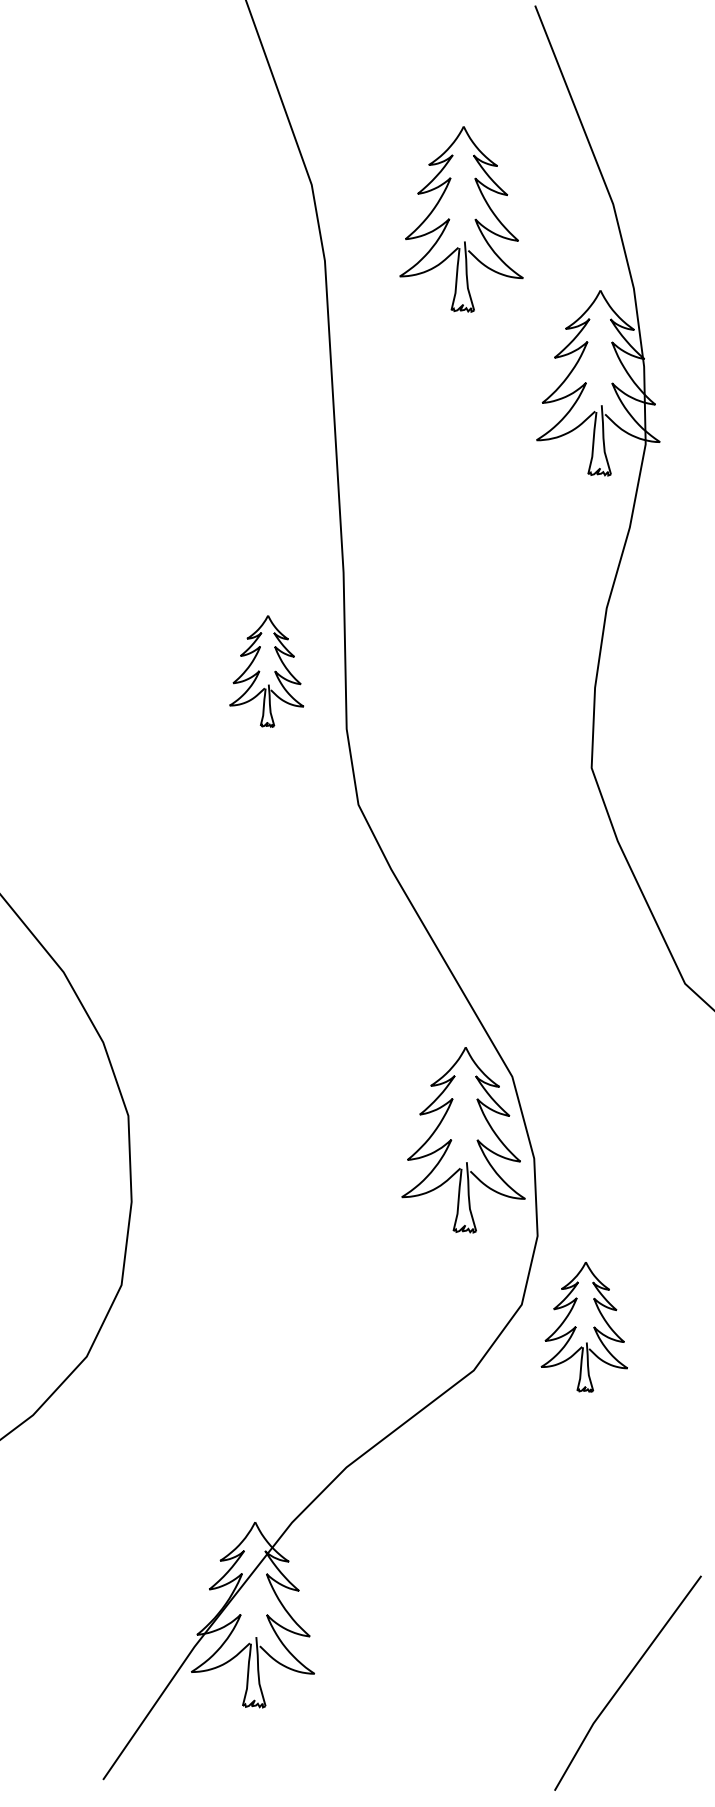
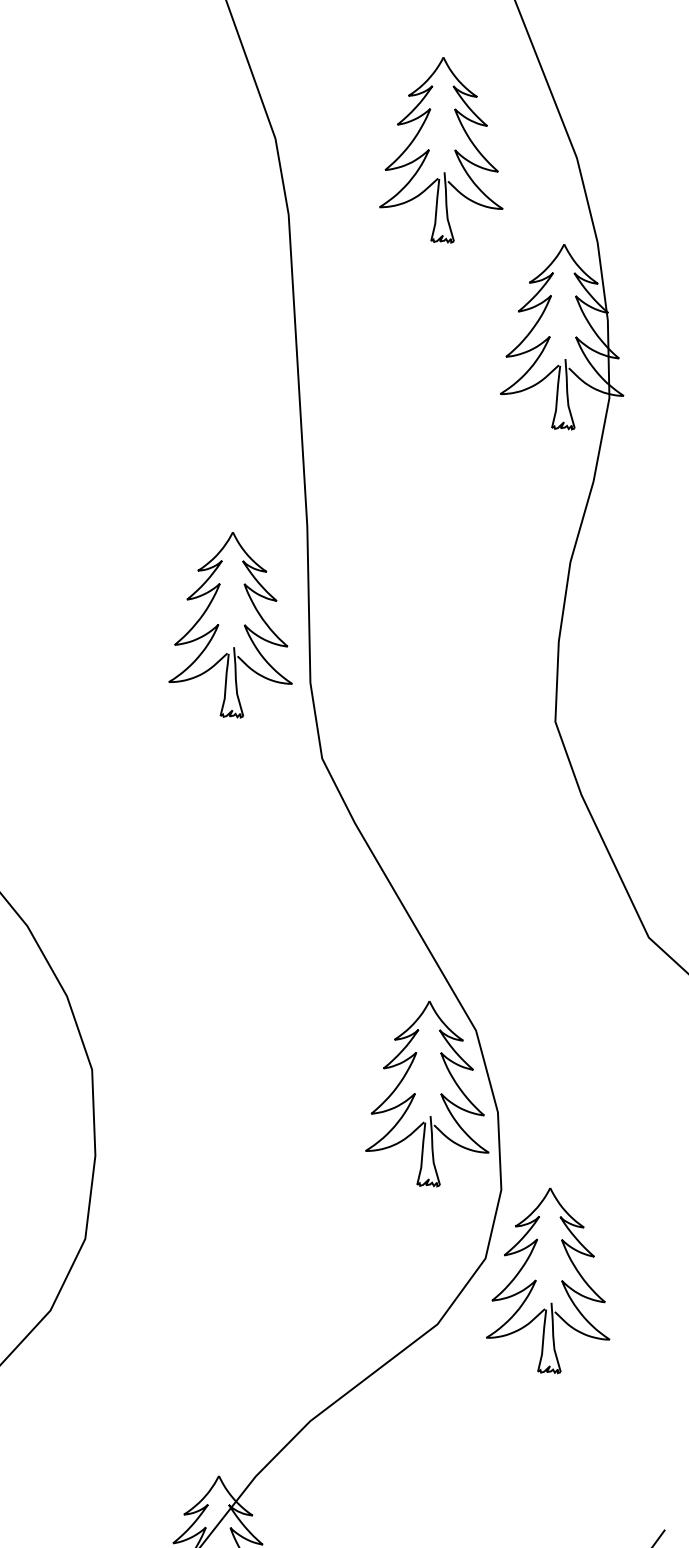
part: (450, 219) -> (430, 150), moved
part: (266, 671) -> (230, 625), size x1.67
part: (584, 1327) -> (548, 1281), size x1.43

